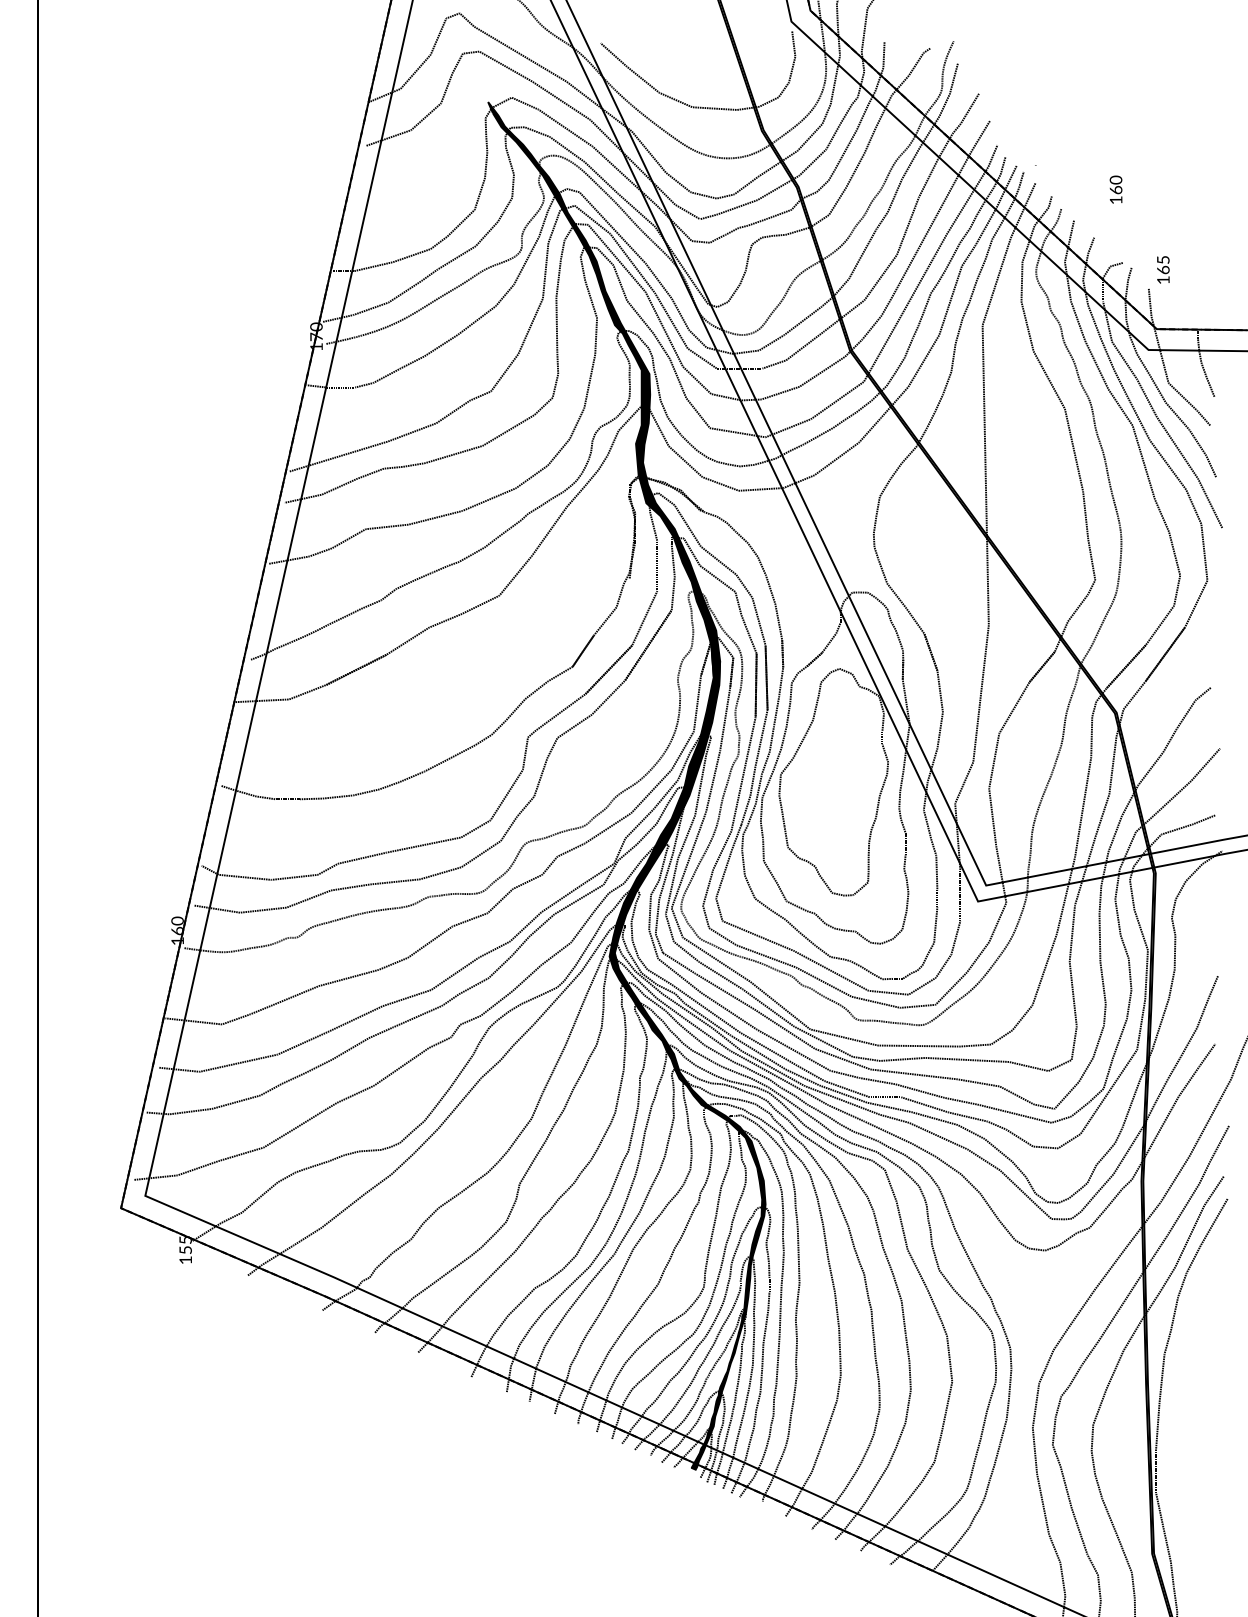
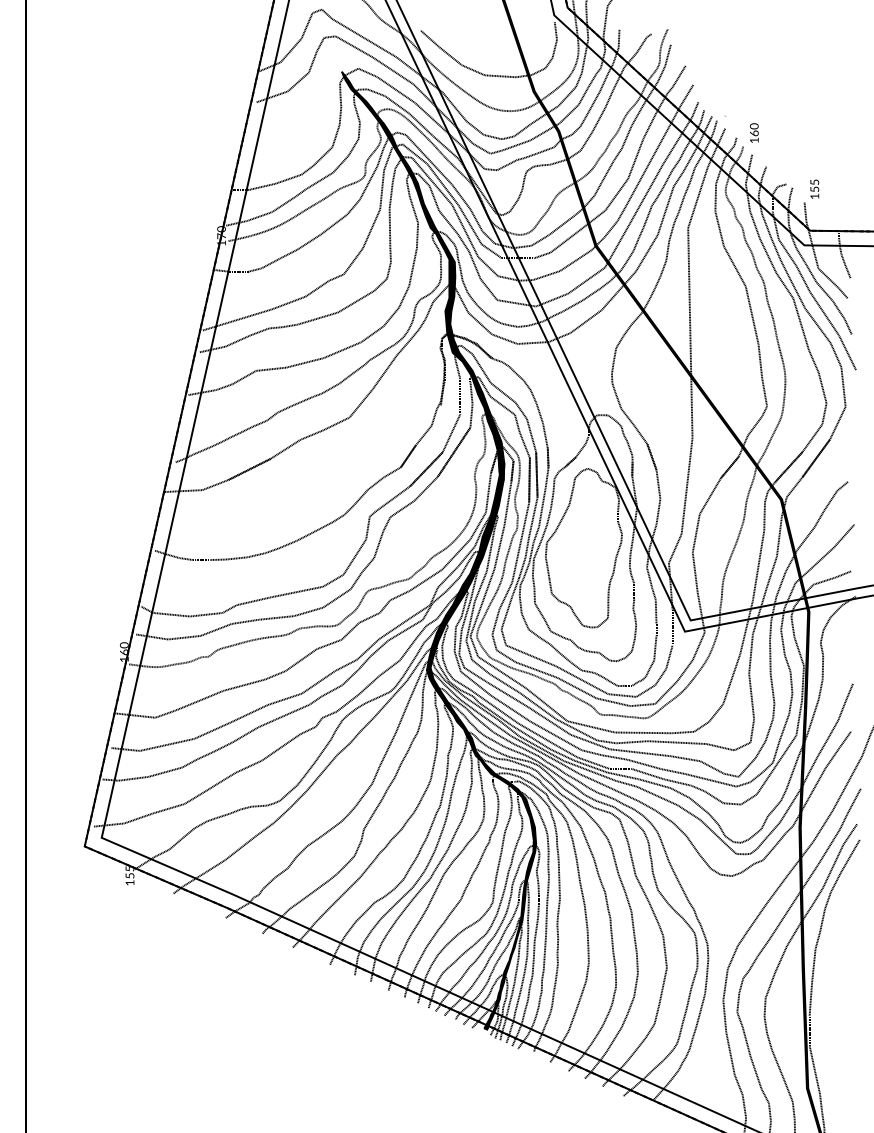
text: (1115, 189) -> (753, 132), moved
text: (1163, 269) -> (814, 188), 165 -> 155

